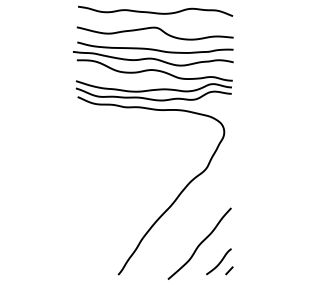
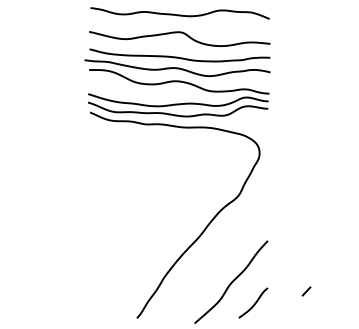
line: (229, 270) -> (306, 291), moved

